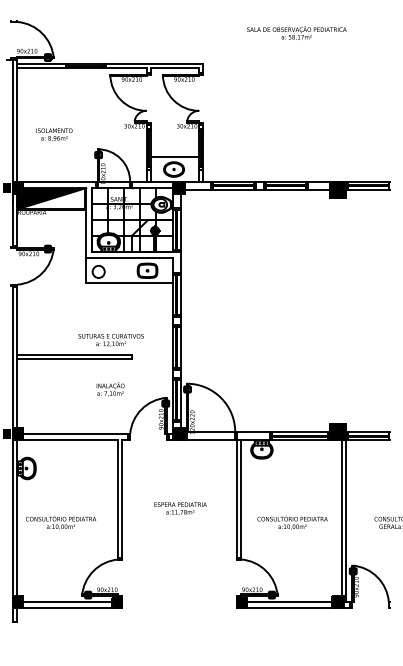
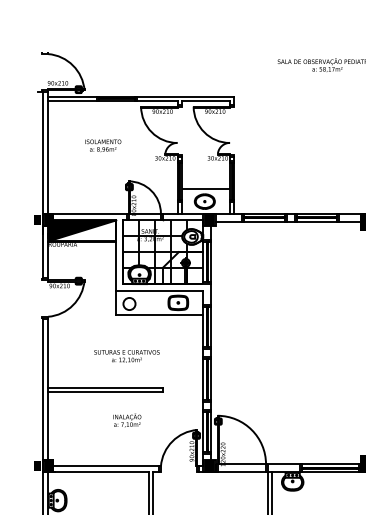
text: (54, 134) -> (103, 145), moved
text: (110, 340) -> (126, 356), moved
text: (110, 389) -> (127, 420), moved

